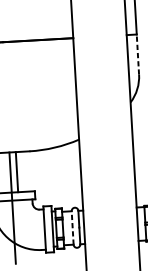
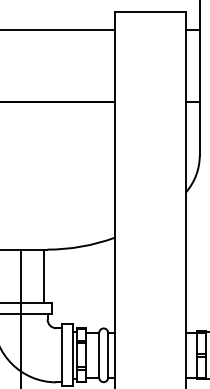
line: (137, 54) -> (199, 128), dashed -> solid
line: (17, 172) -> (44, 276), moved
line: (72, 227) -> (99, 354), dashed -> solid

